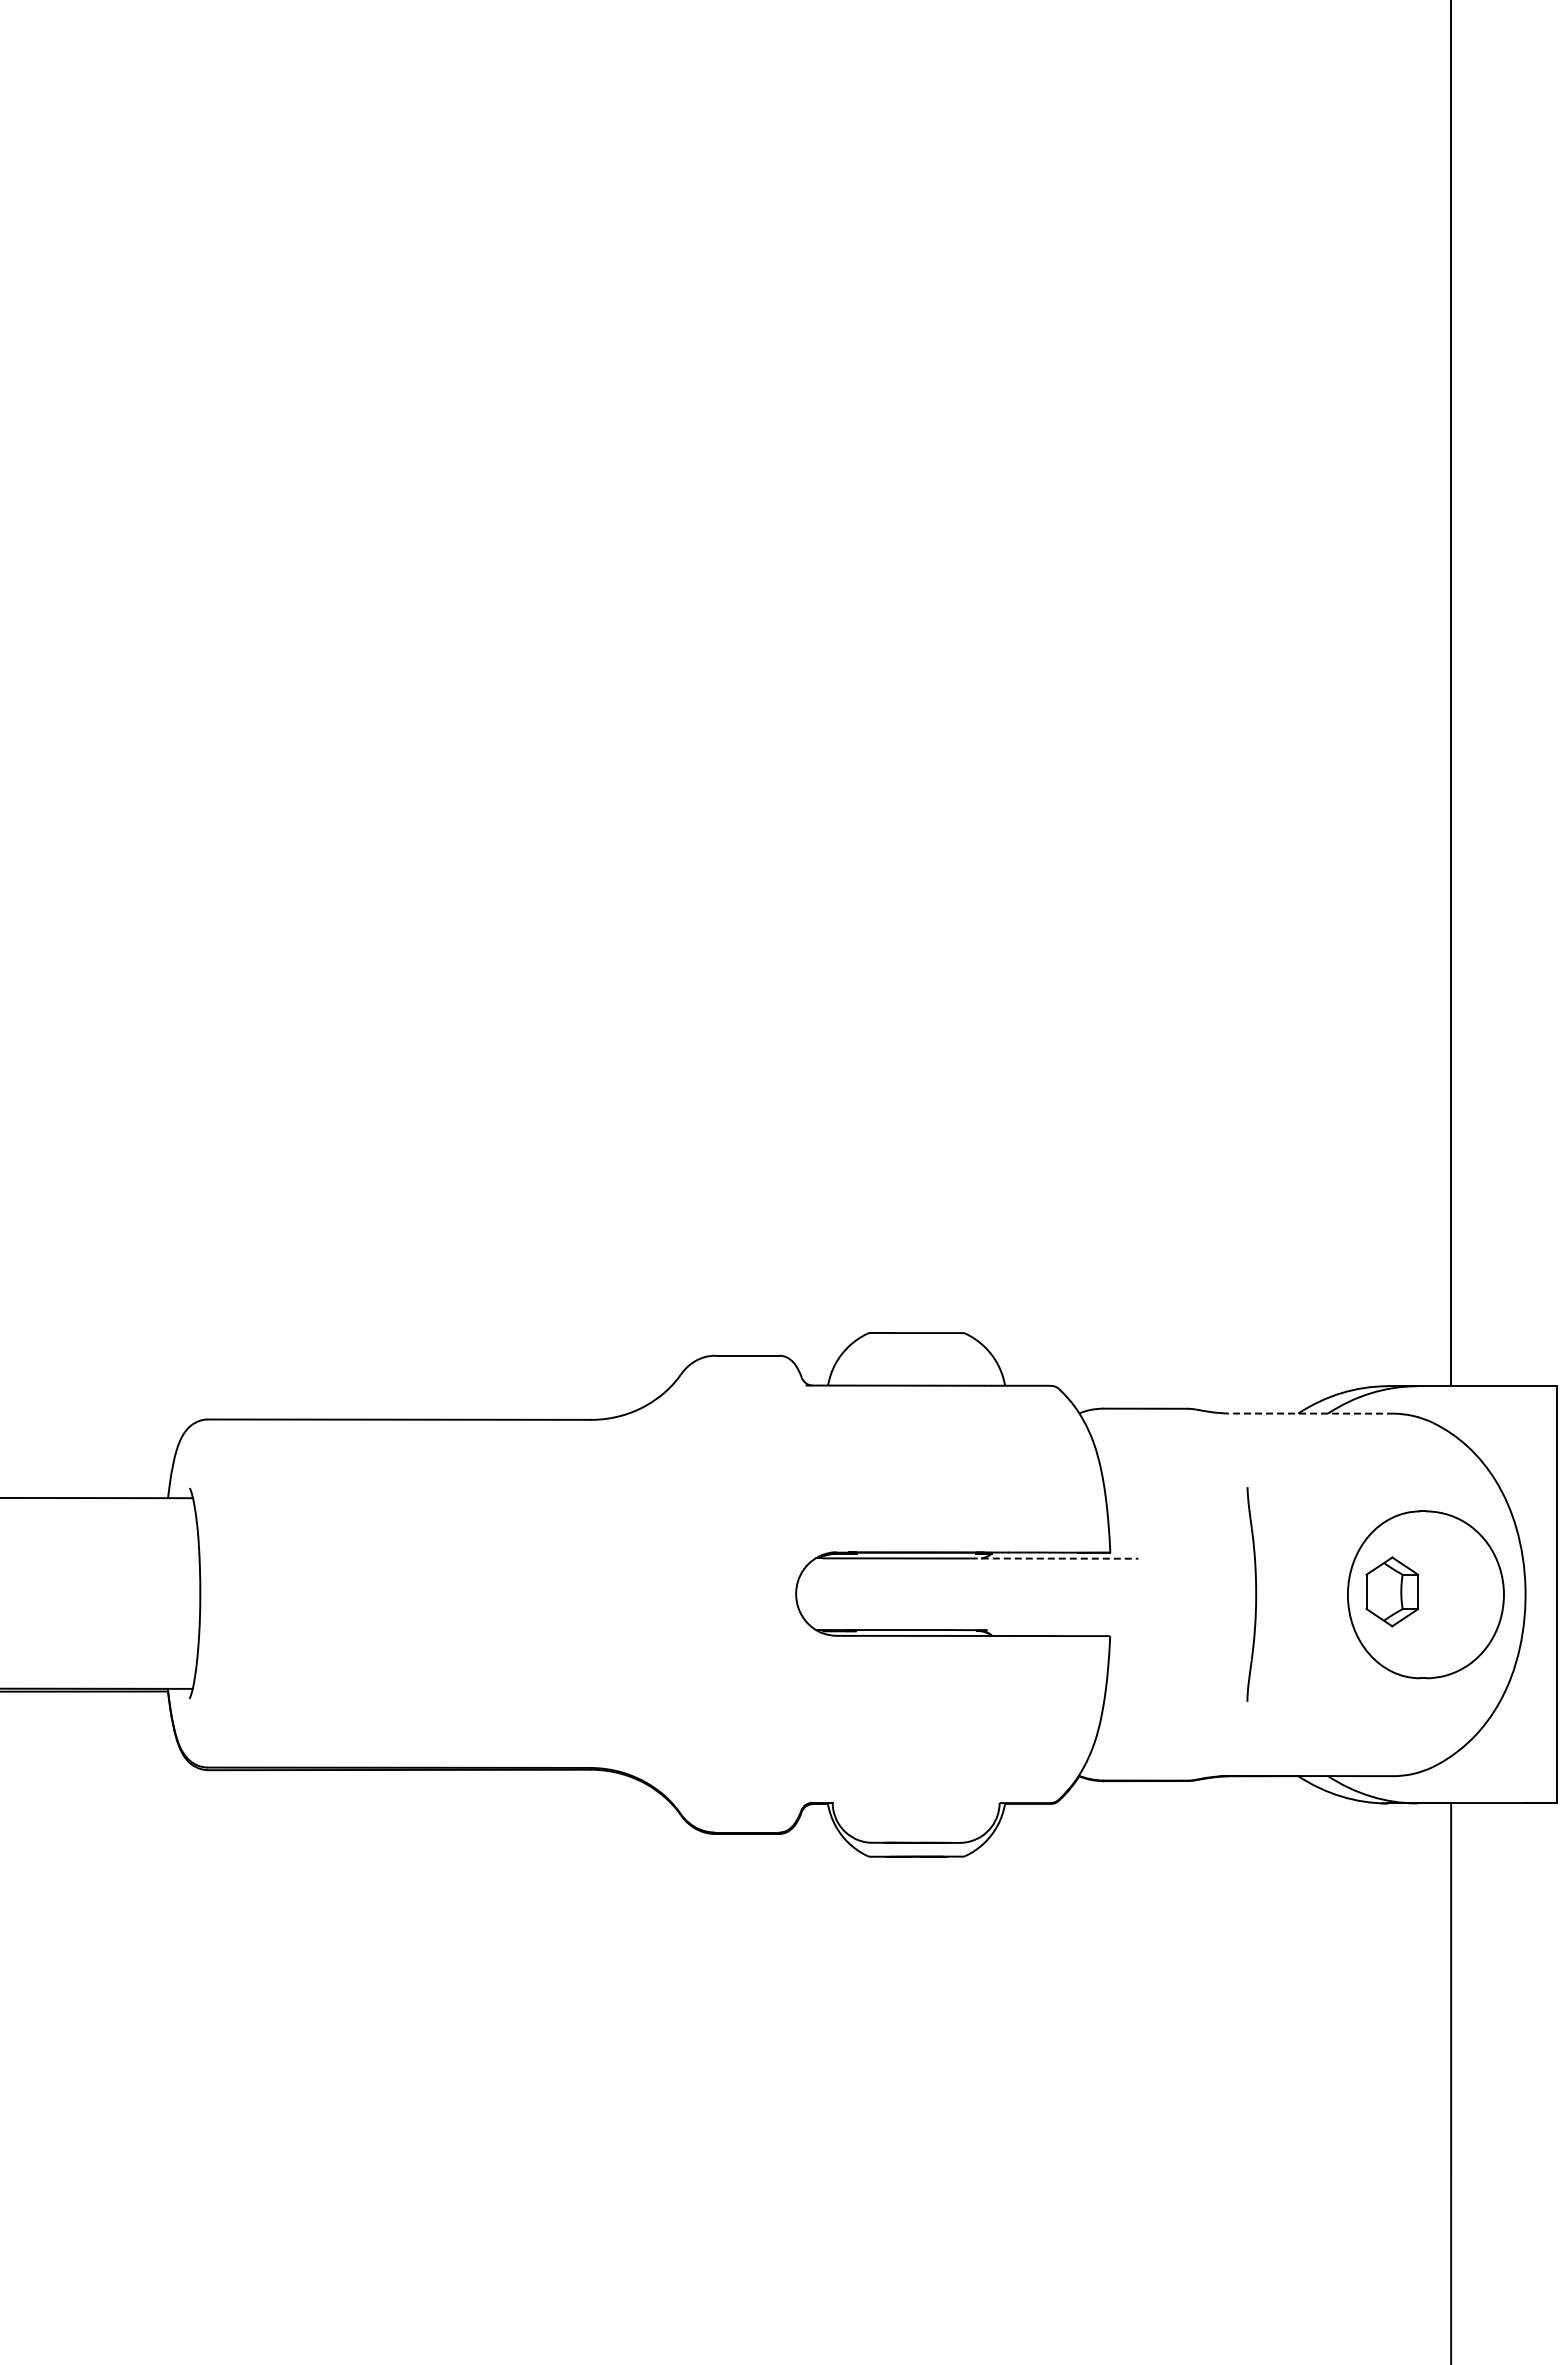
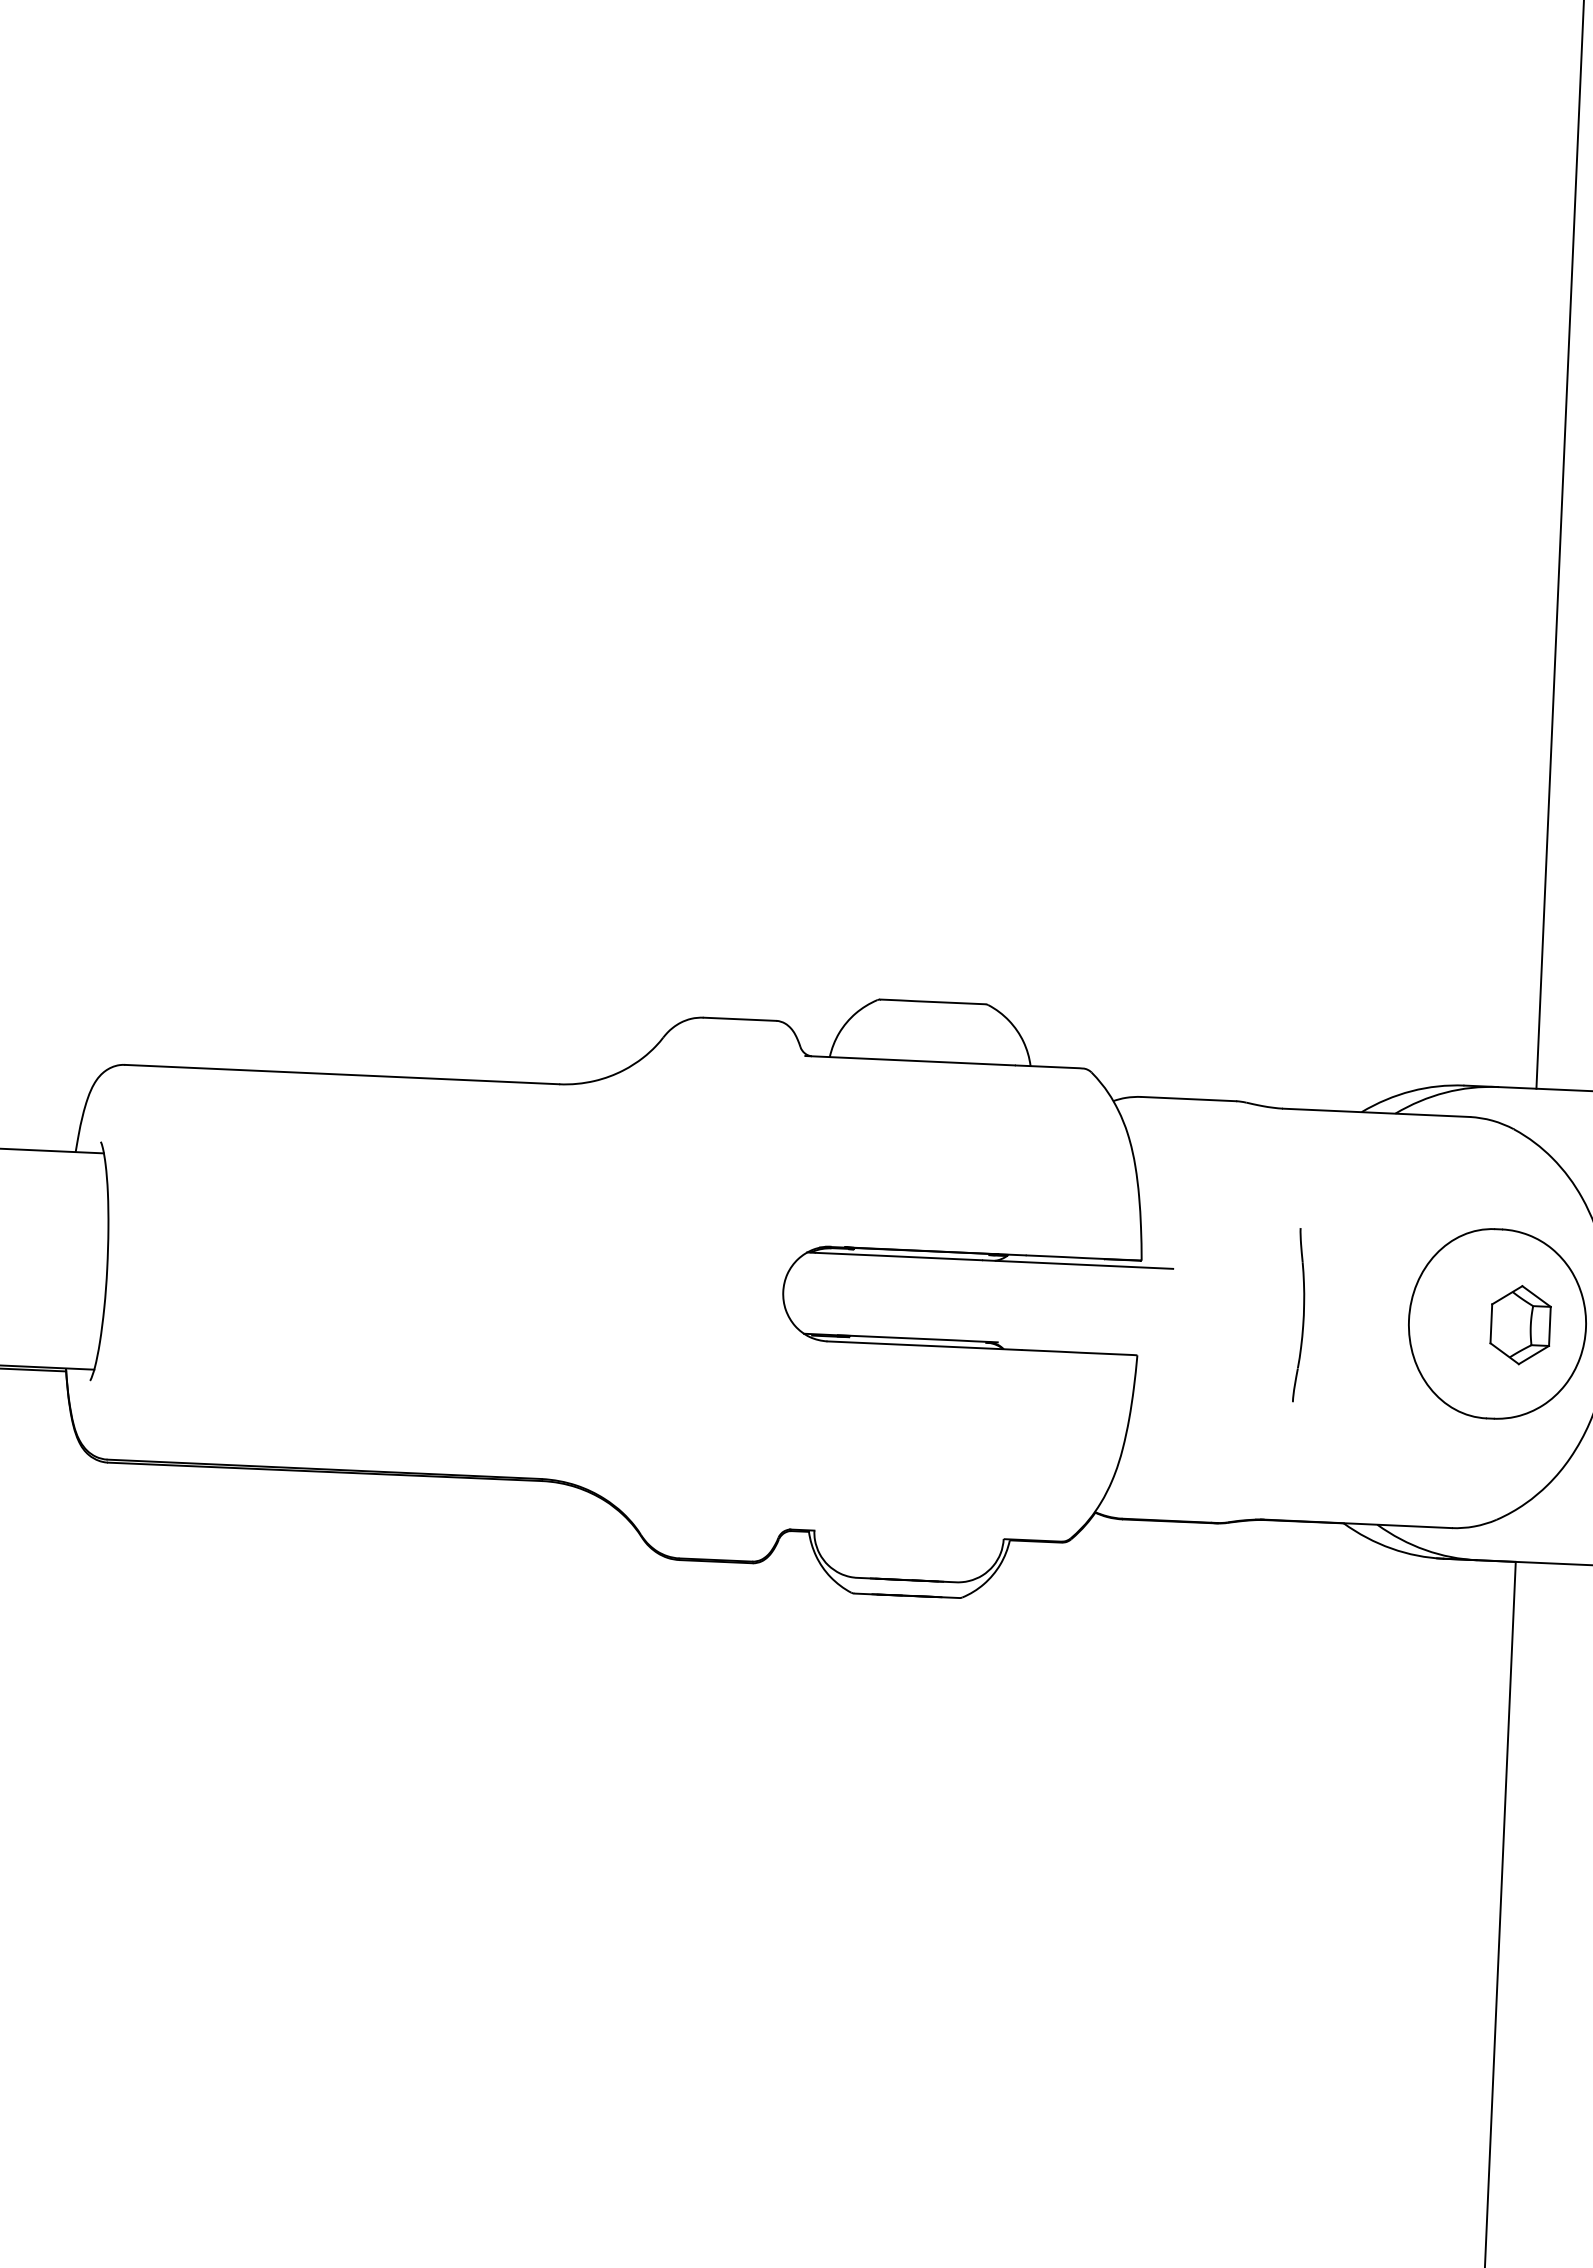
line: (1311, 1413) -> (1376, 1112), dashed -> solid
line: (1054, 1558) -> (1078, 1264), dashed -> solid
part: (1392, 1591) -> (1520, 1324), moved
part: (1252, 1594) -> (1300, 1315), size x0.71

